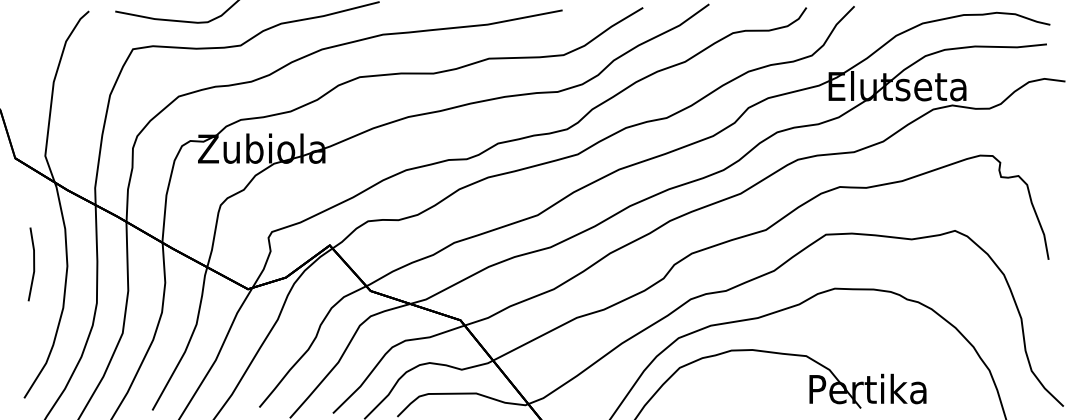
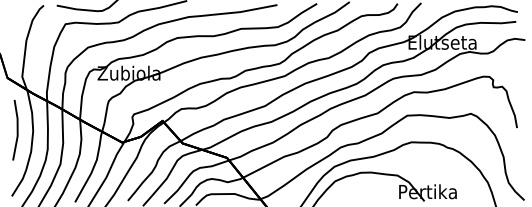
part: (31, 264) -> (15, 130), size x1.67

